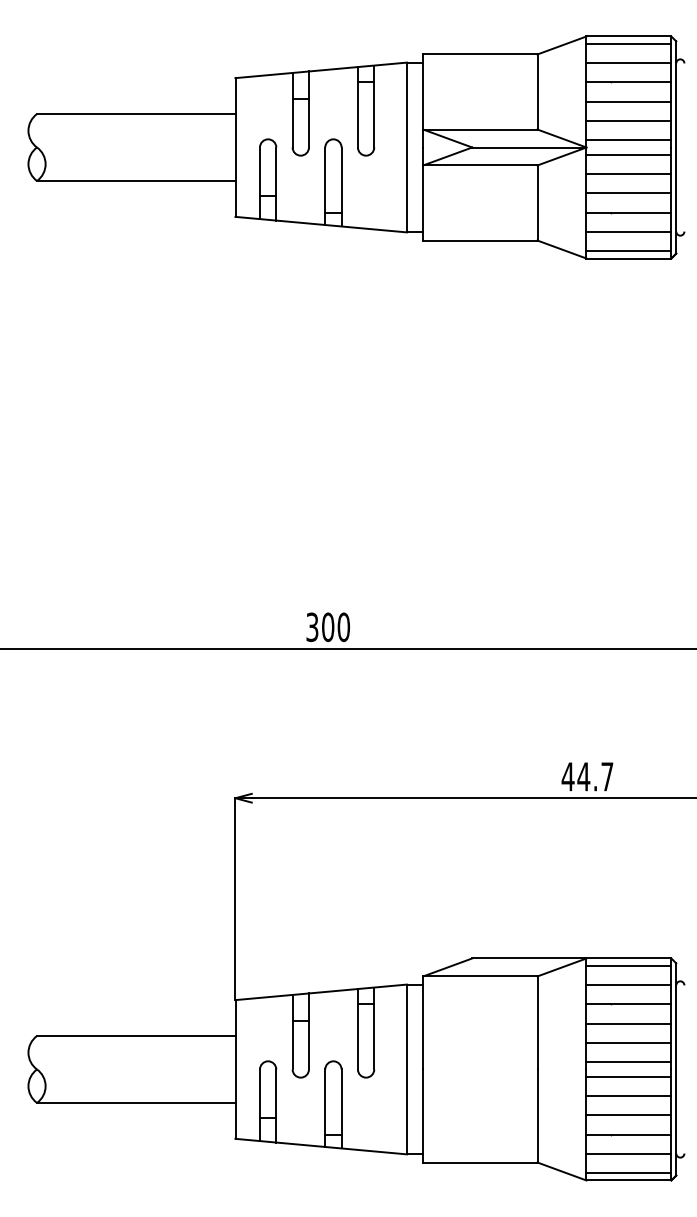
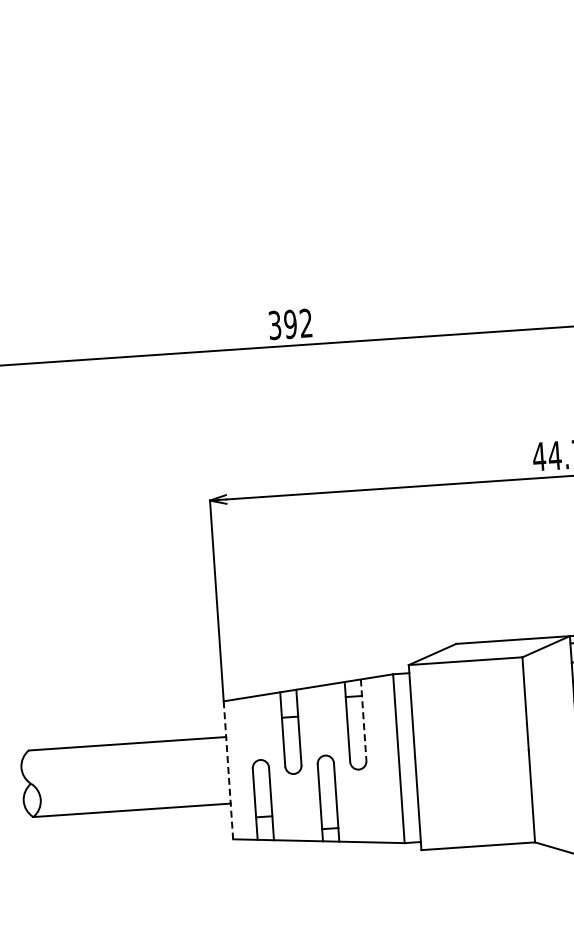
text: (336, 627) -> (298, 323), 300 -> 392
line: (374, 1028) -> (363, 720), solid -> dashed
line: (235, 1069) -> (228, 770), solid -> dashed

